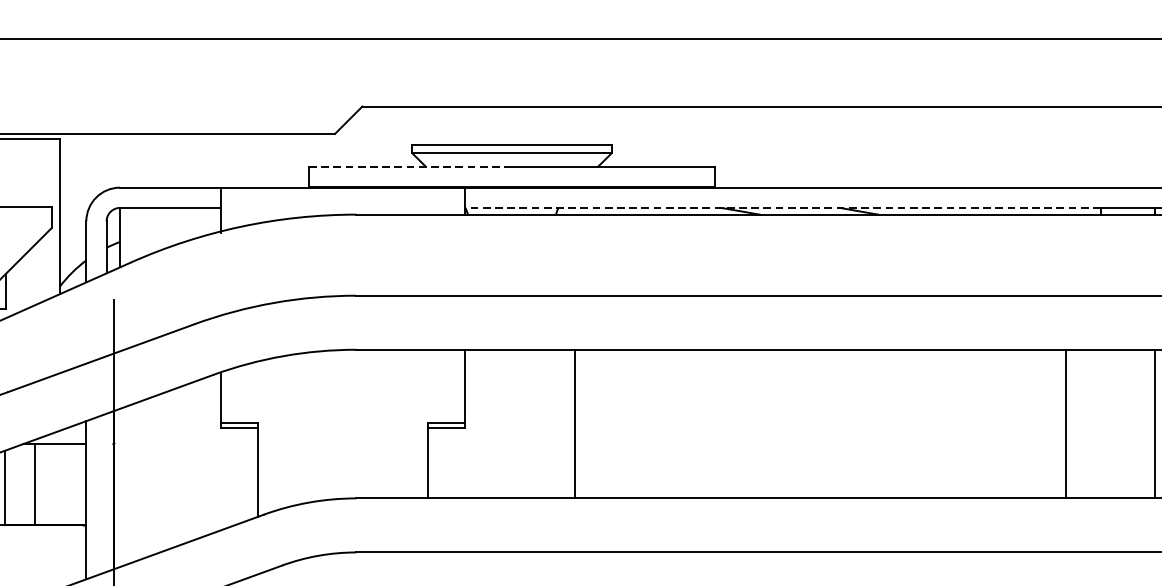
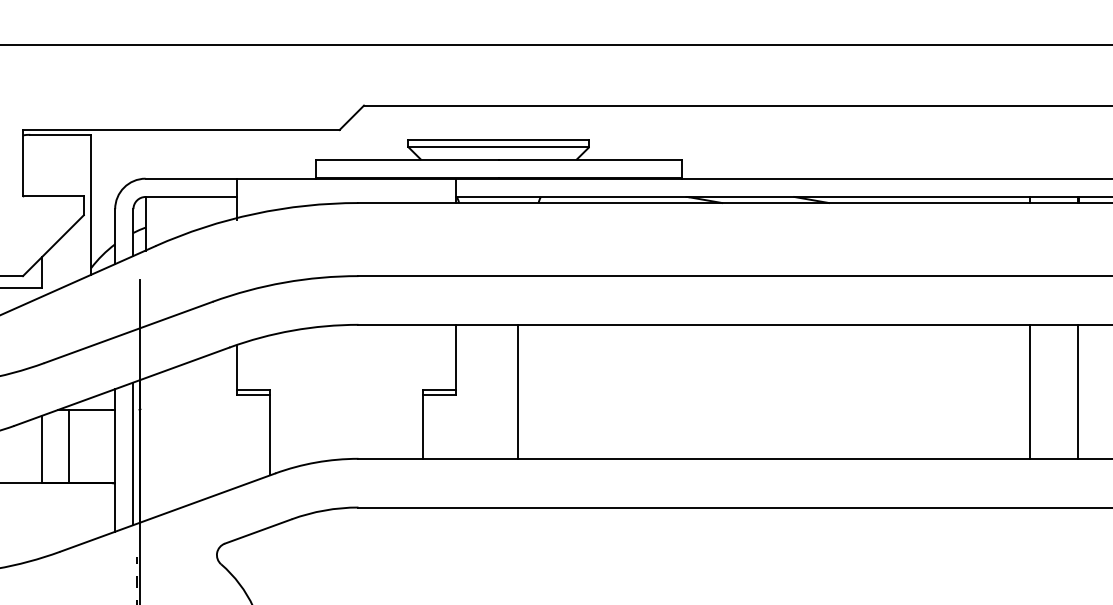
line: (410, 166) -> (407, 159), dashed -> solid
line: (782, 207) -> (742, 196), dashed -> solid
line: (574, 423) -> (517, 391), moved
line: (1066, 423) -> (1029, 391), moved
line: (106, 492) -> (133, 453), added

